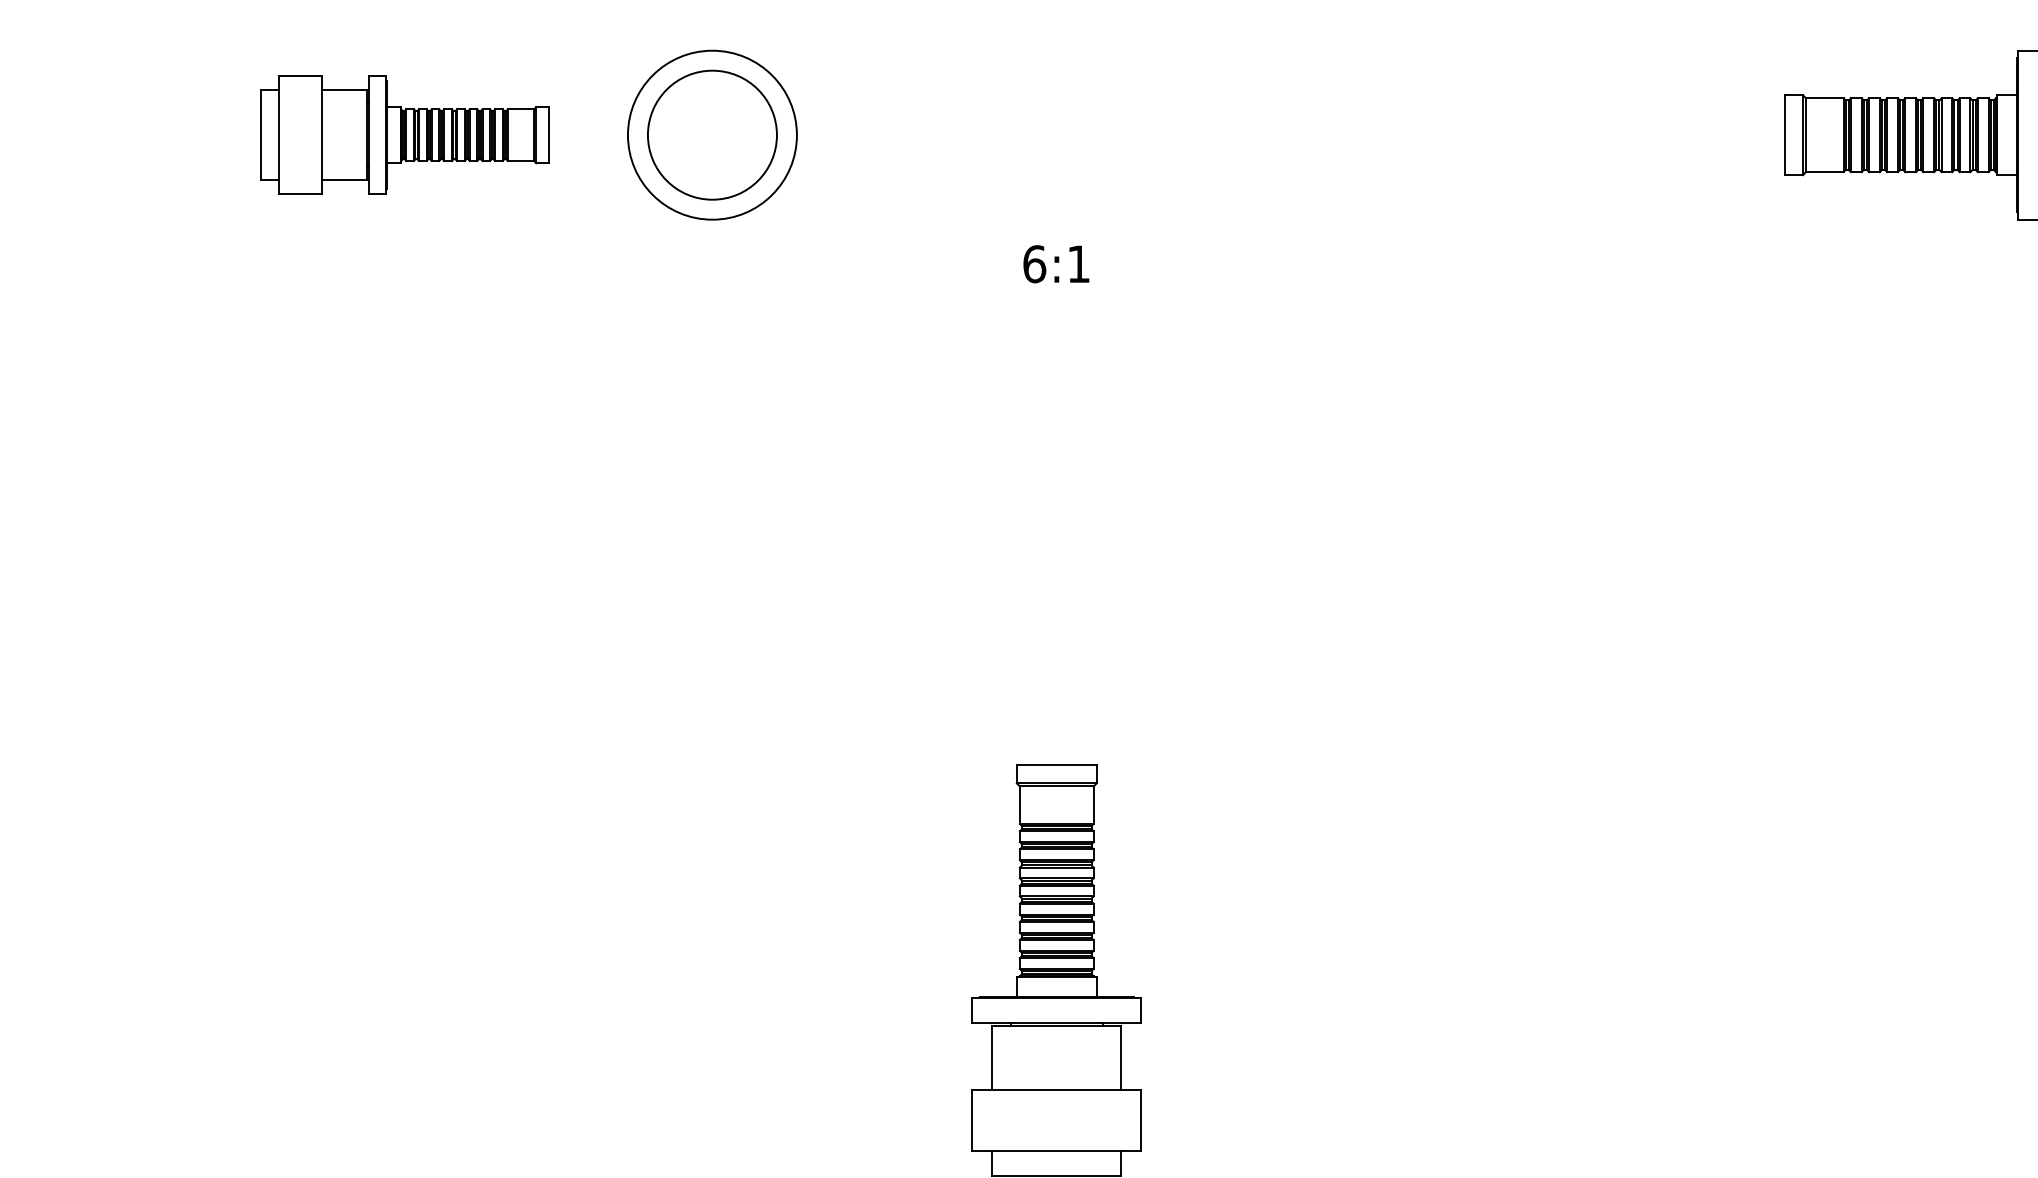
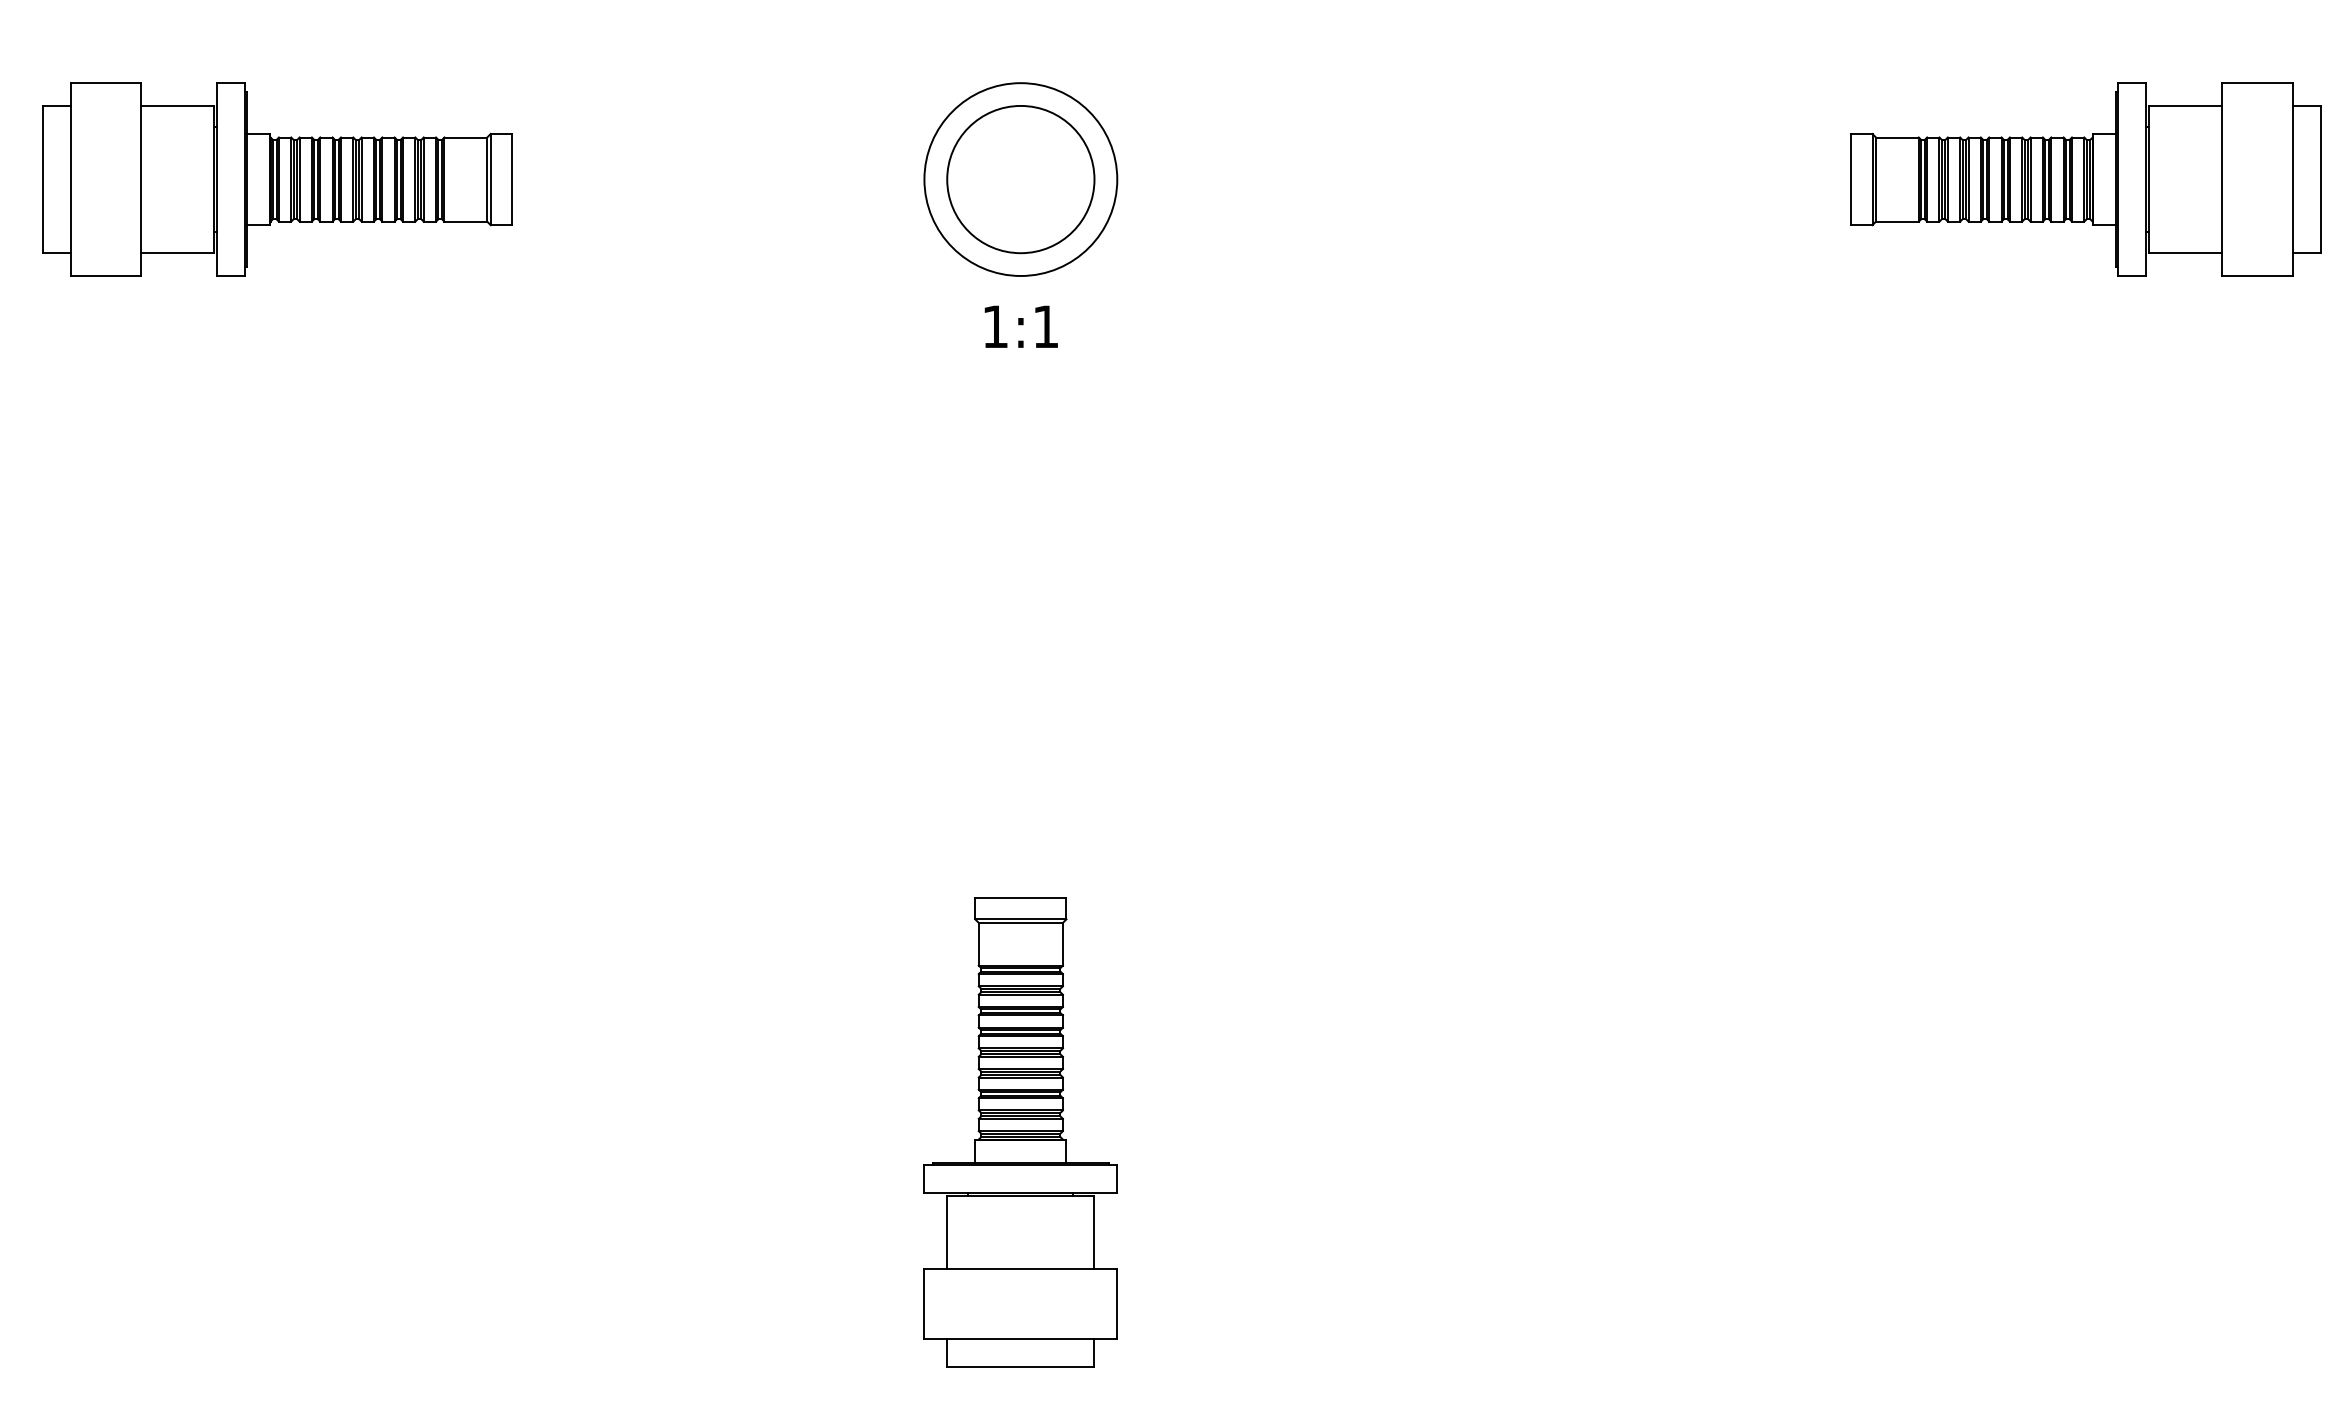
part: (405, 135) -> (277, 179), size x1.43
part: (712, 135) -> (1020, 179), moved
text: (1034, 263) -> (995, 326), 6:1 -> 1:1

